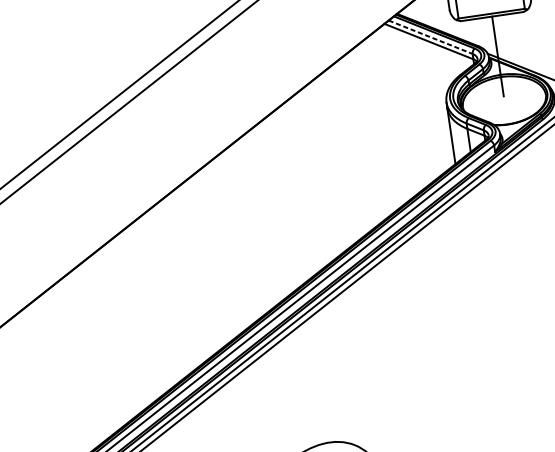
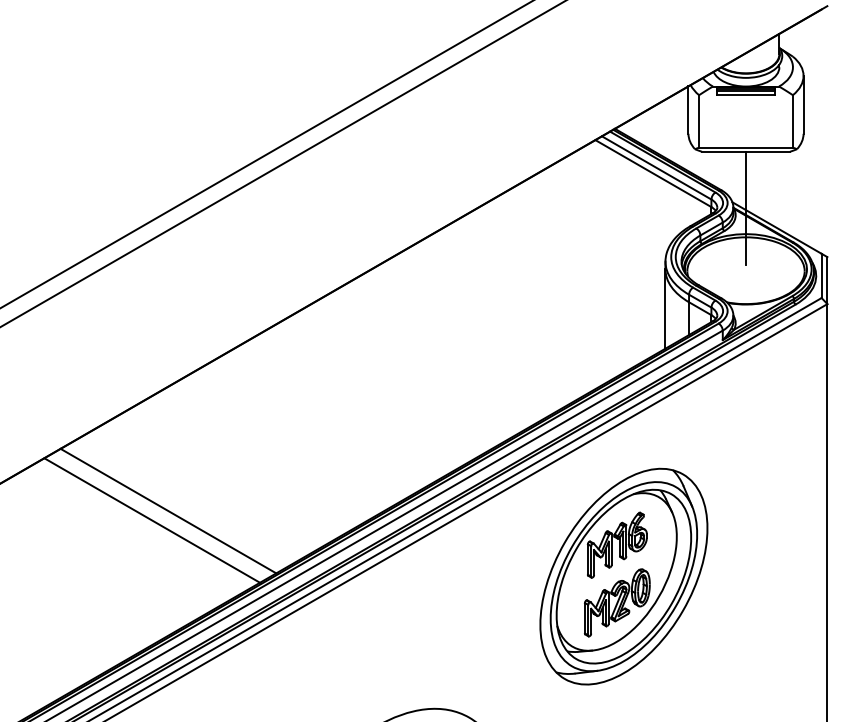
line: (431, 37) -> (657, 168), dashed -> solid
line: (120, 329) -> (168, 510), added
part: (449, 329) -> (623, 576), added
line: (110, 338) -> (152, 520), added

